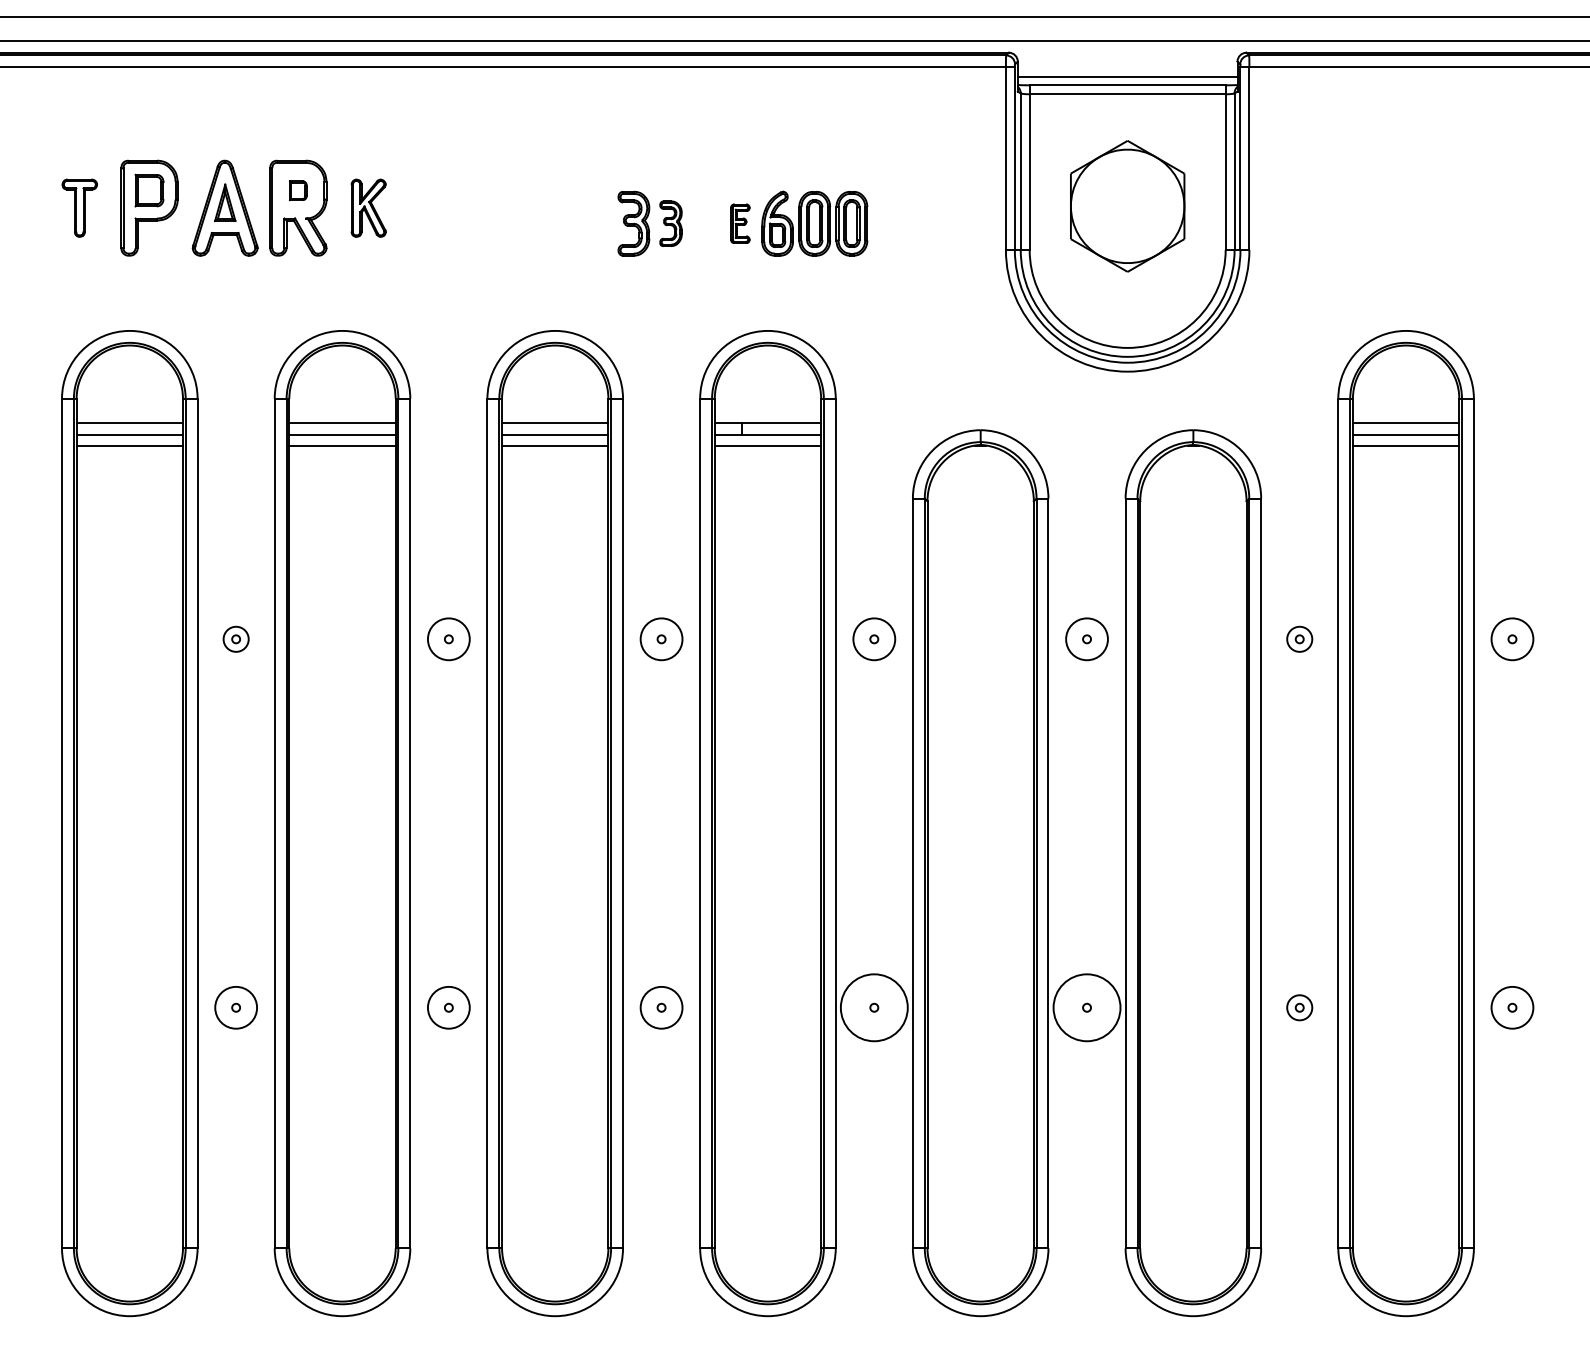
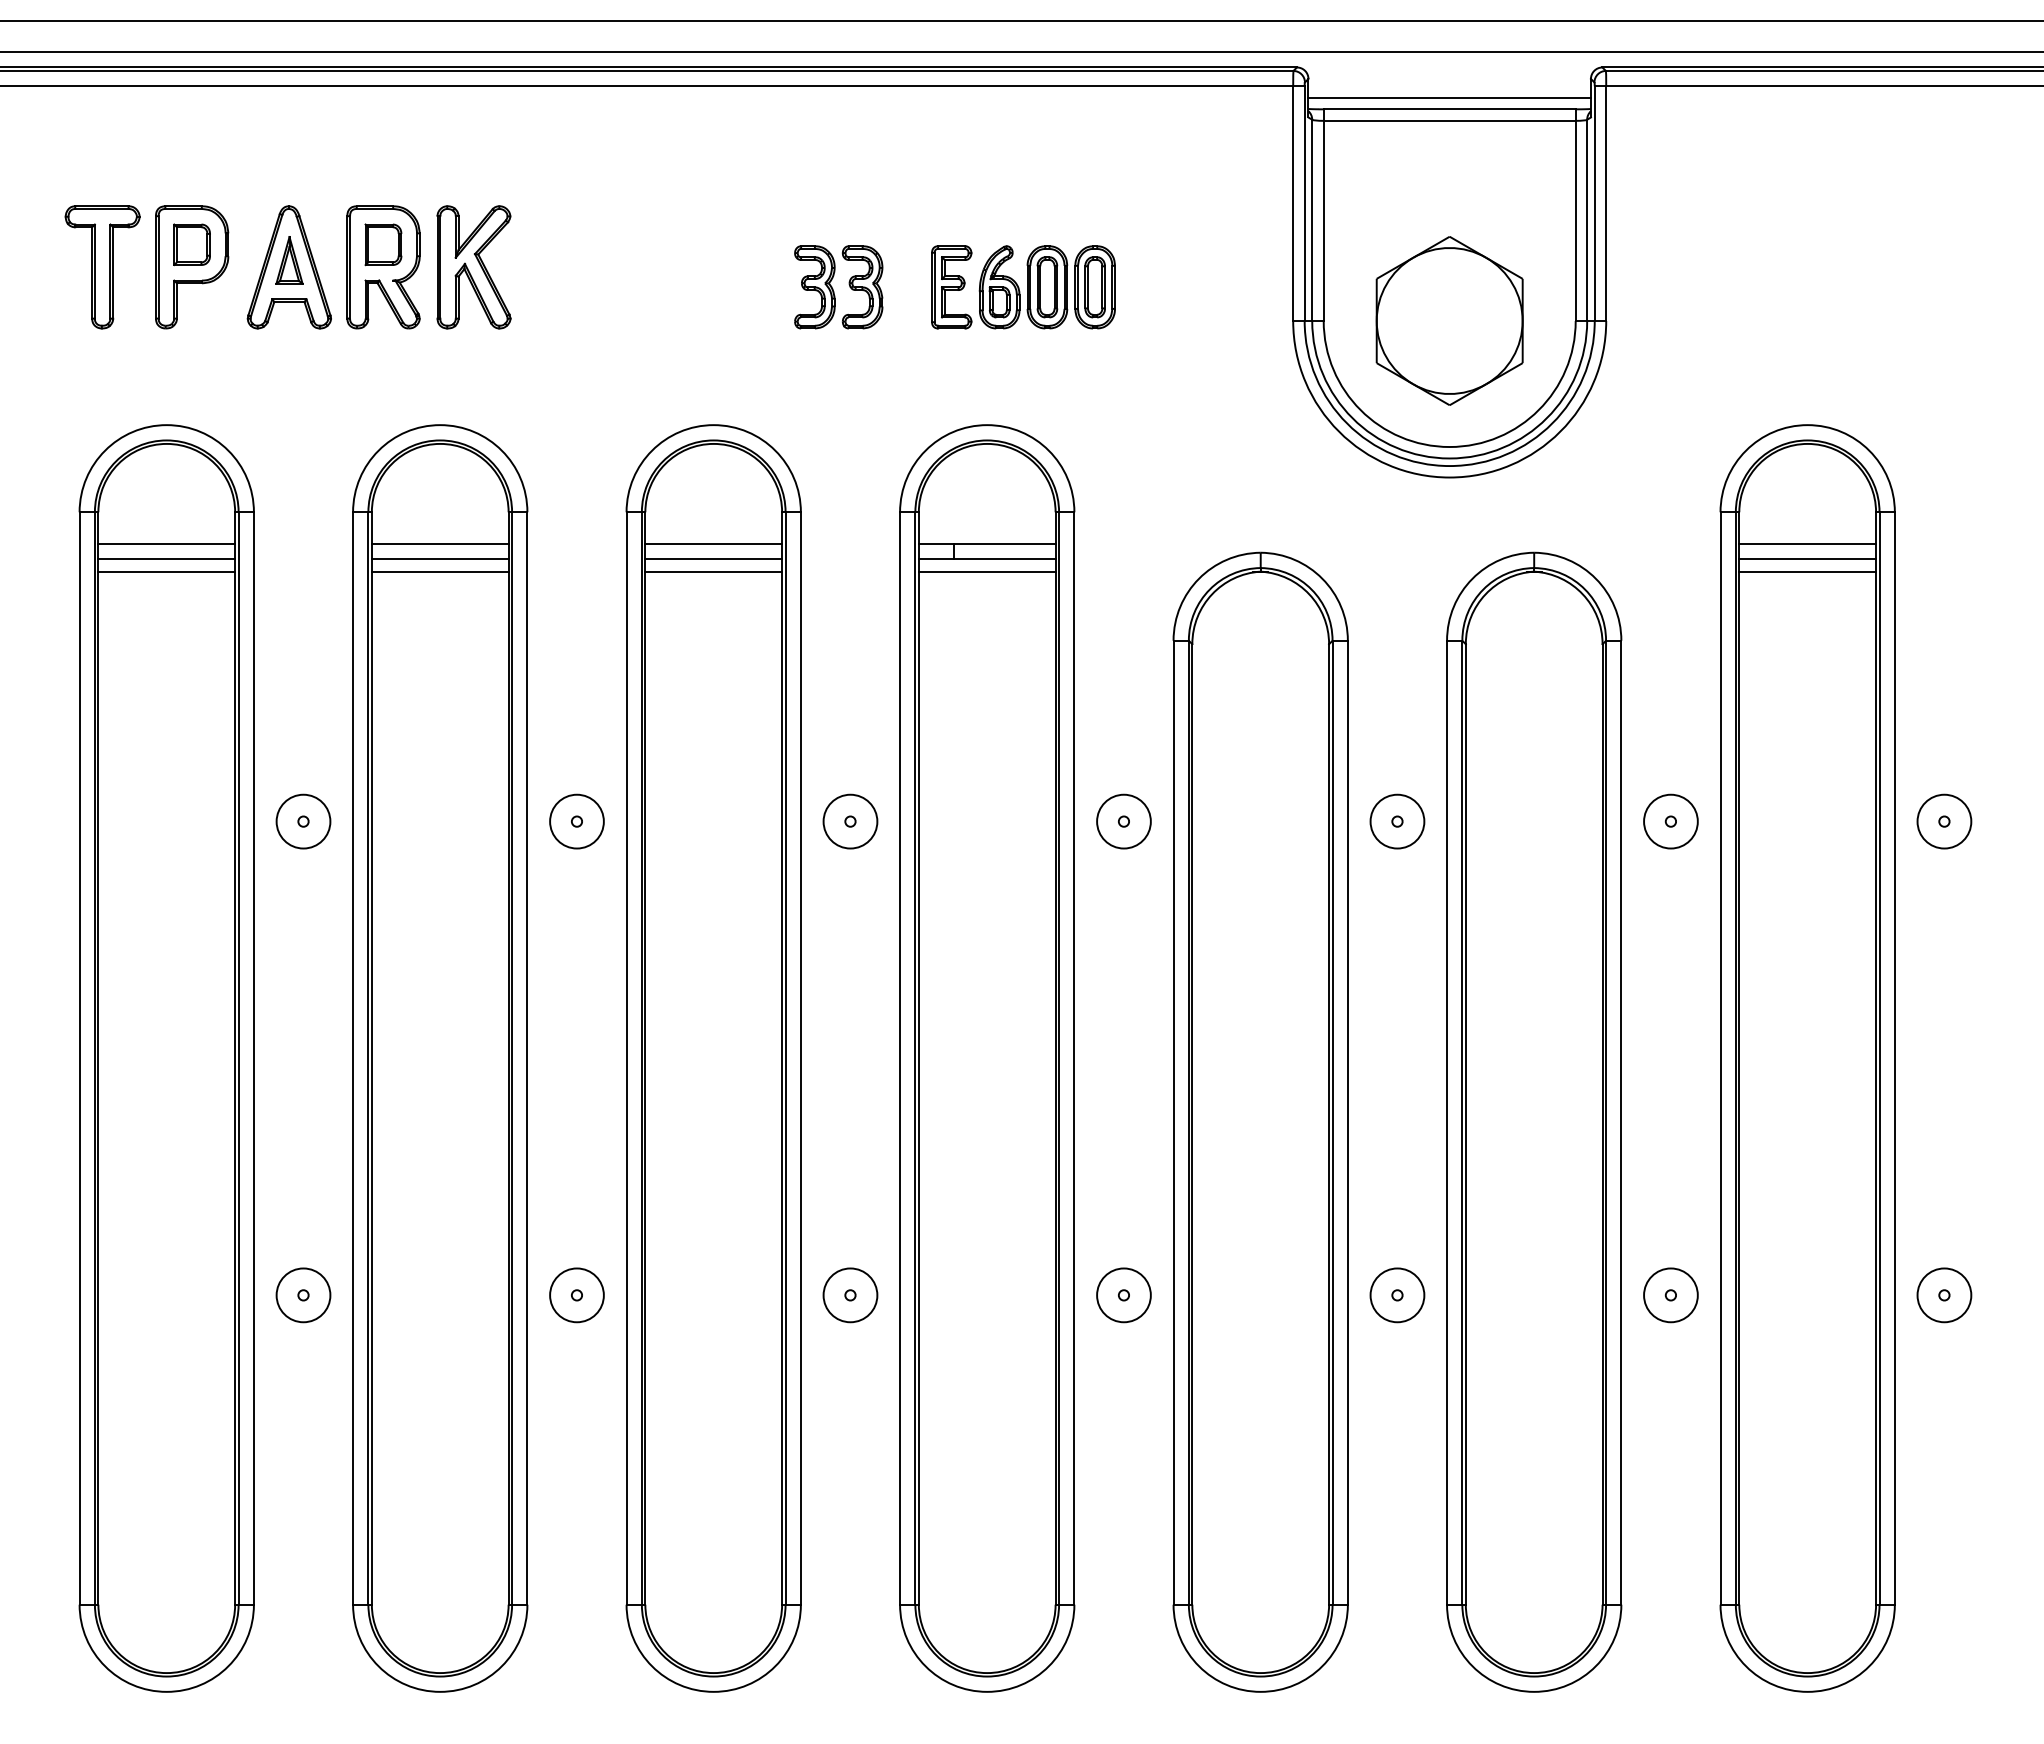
part: (298, 190) -> (383, 244), size x1.67
part: (1127, 205) -> (1449, 320), moved
part: (79, 208) -> (102, 267), size x1.67
part: (368, 208) -> (473, 267), size x1.67
part: (670, 223) -> (862, 287), size x1.43
part: (740, 223) -> (951, 287), size x1.67
circle: (236, 639) -> (303, 821), size x1.67
circle: (1299, 639) -> (1670, 821), size x1.67
circle: (873, 1007) -> (1123, 1295), size x0.62
circle: (1087, 1007) -> (1397, 1295), size x0.62
circle: (1299, 1007) -> (1670, 1295), size x1.67

